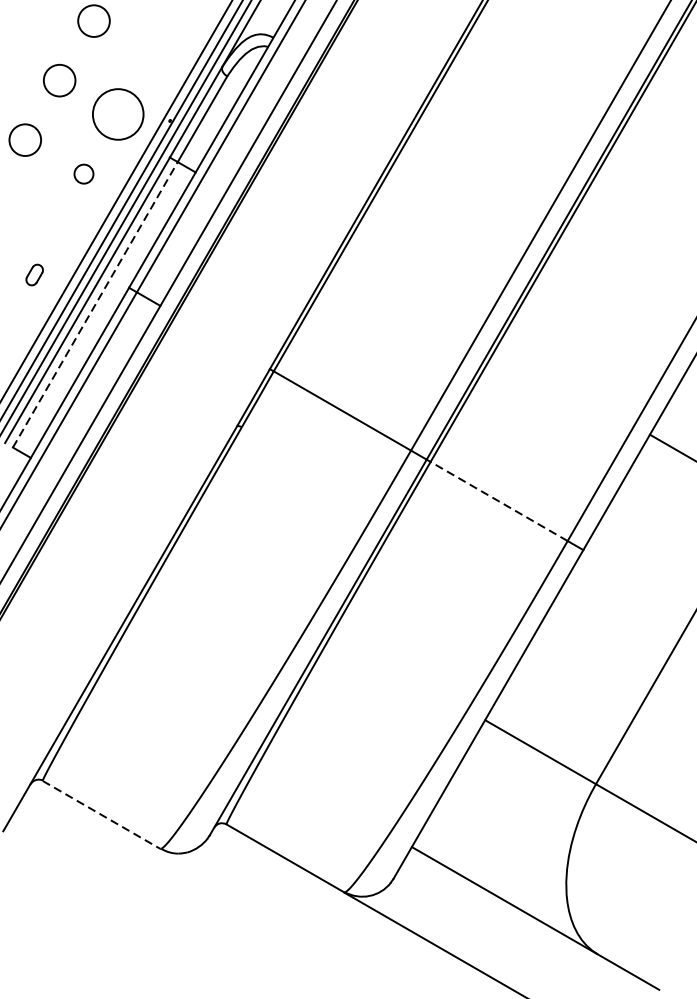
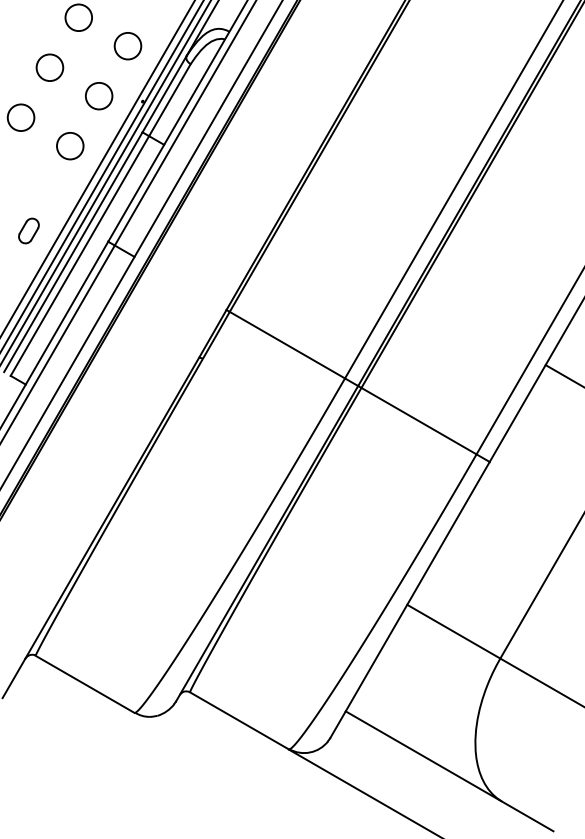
circle: (152, 55) -> (127, 46), added
circle: (117, 113) -> (98, 95), size x0.62
circle: (84, 174) -> (70, 146), size x1.67
part: (34, 274) -> (28, 230), size x1.43
line: (96, 304) -> (80, 255), dashed -> solid
line: (498, 500) -> (418, 420), dashed -> solid
line: (102, 815) -> (85, 684), dashed -> solid

